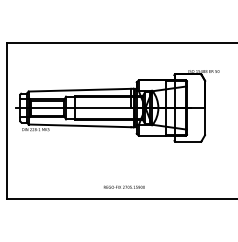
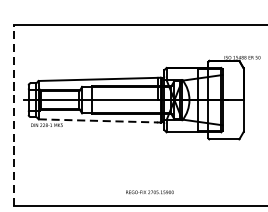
line: (7, 121) -> (13, 115), solid -> dashed
line: (80, 125) -> (98, 120), solid -> dashed

